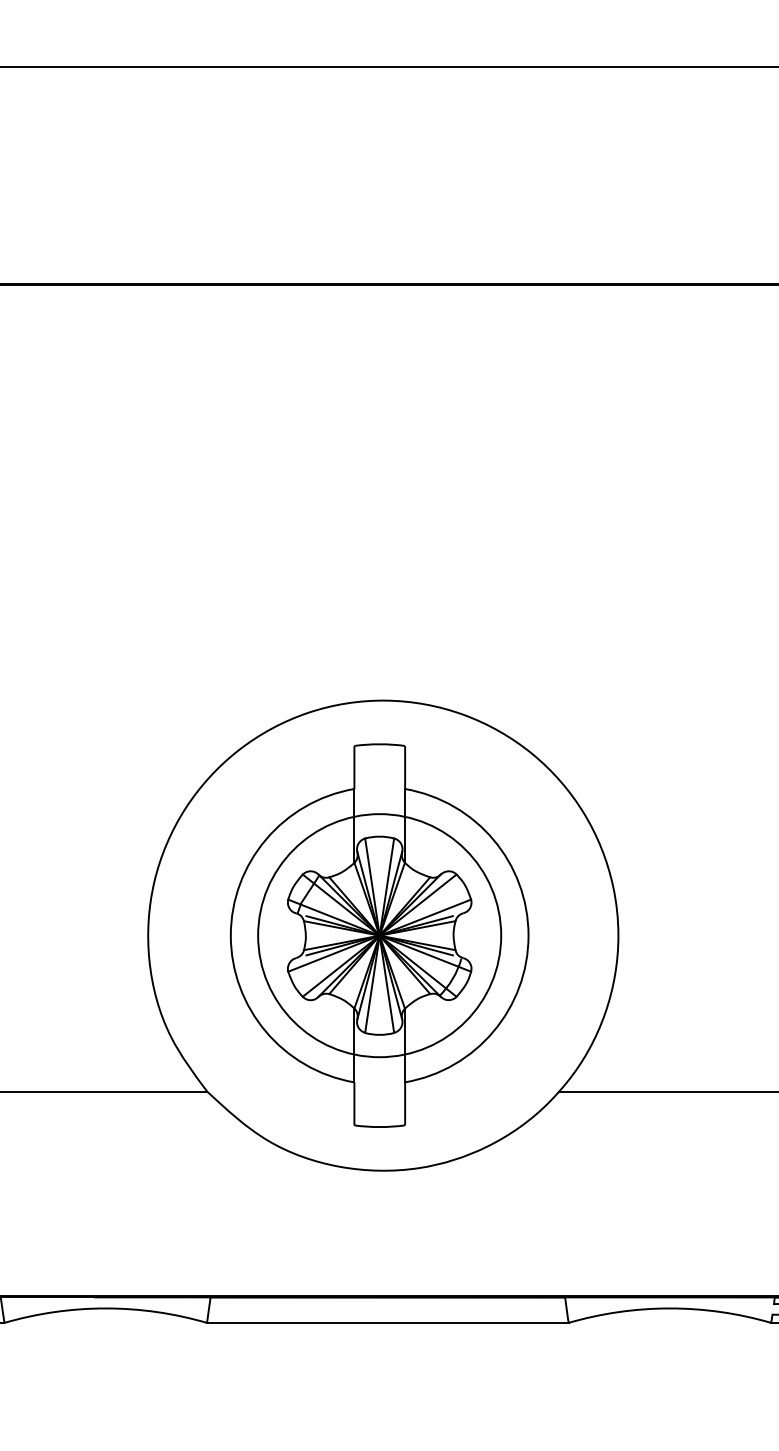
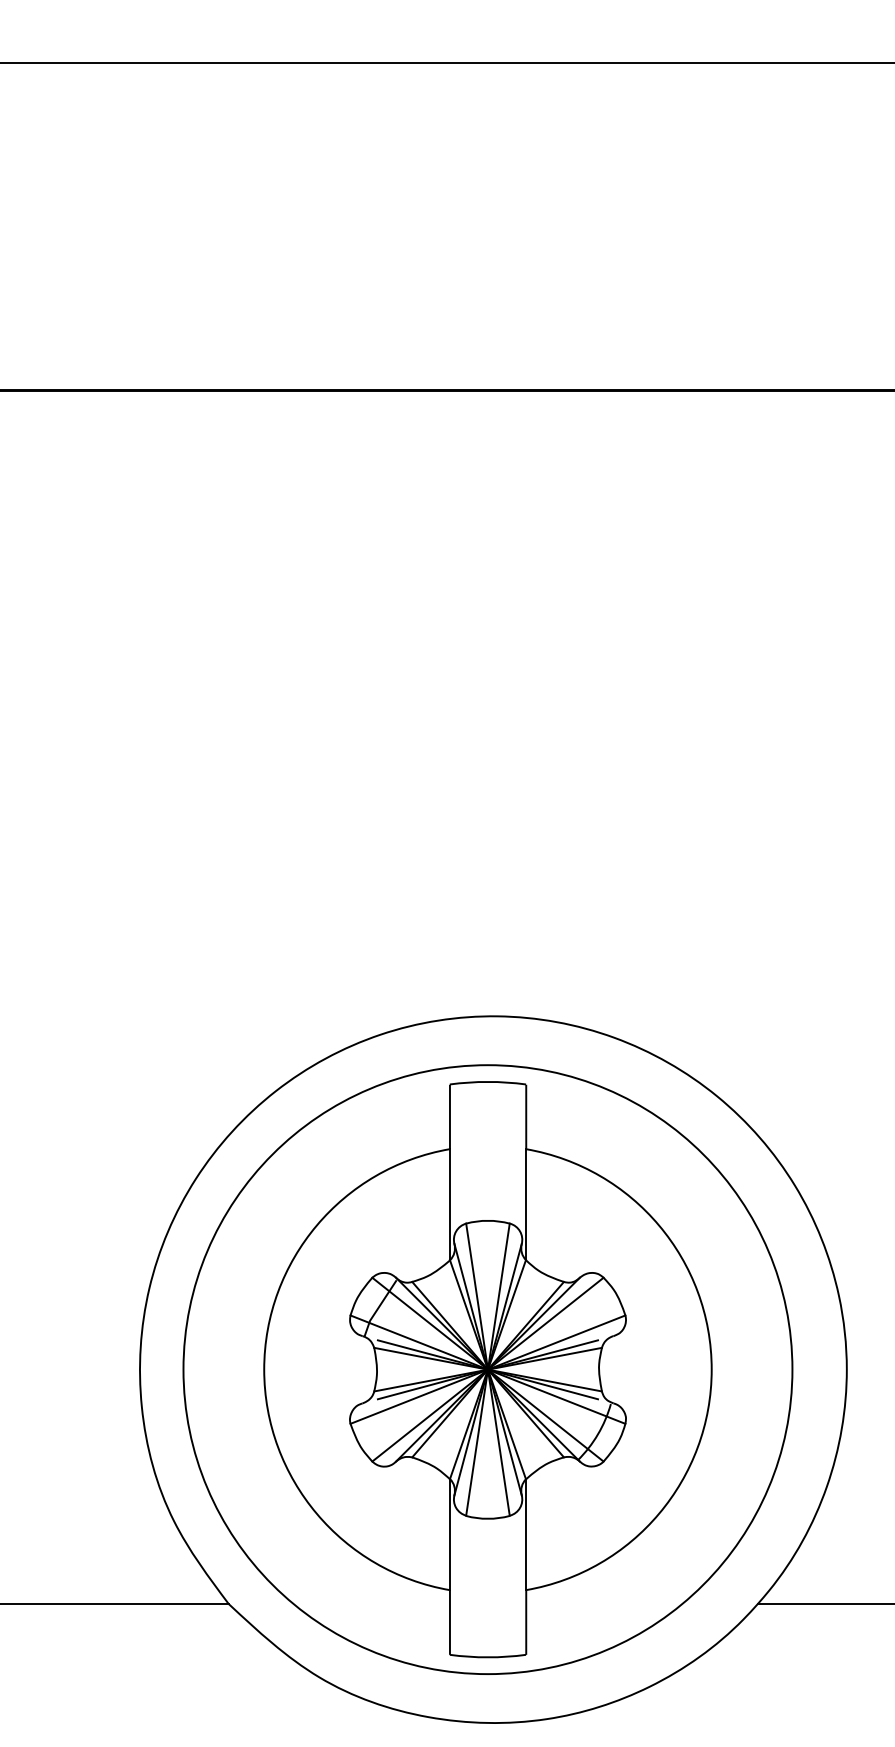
circle: (379, 935) -> (487, 1369), size x1.67

